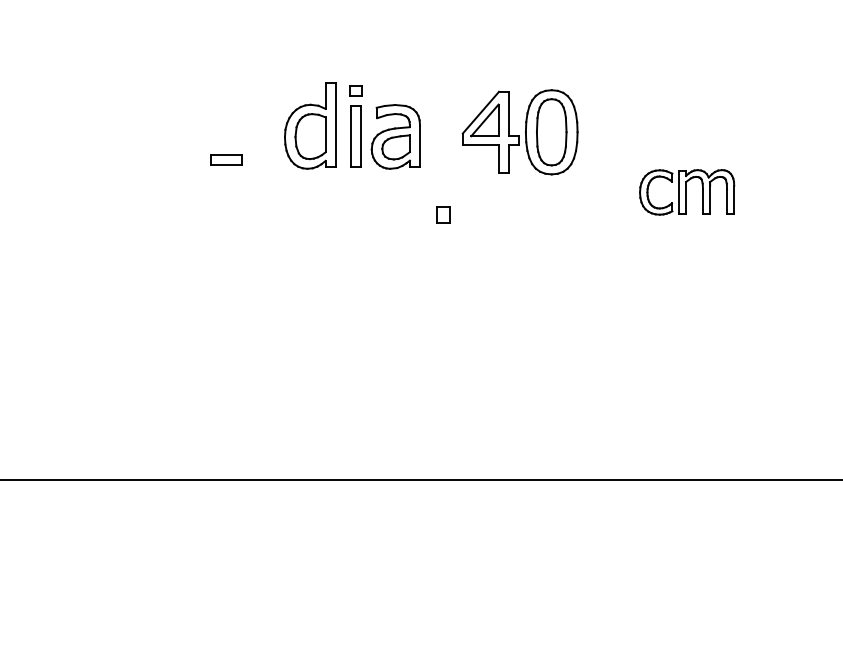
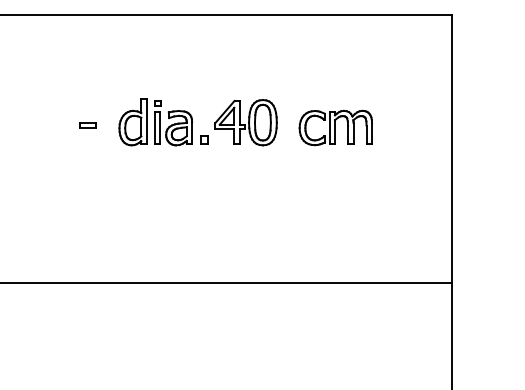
part: (351, 126) -> (155, 122), moved
part: (519, 131) -> (245, 122), moved
part: (225, 159) -> (87, 125), moved
part: (686, 191) -> (335, 127), size x1.43

